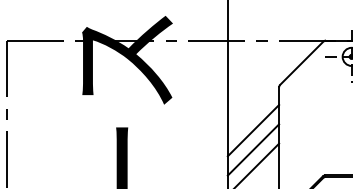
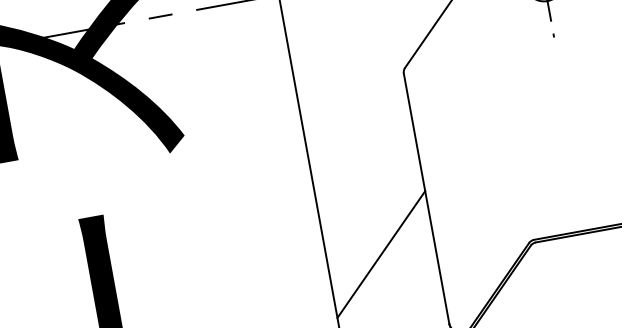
line: (253, 130) -> (366, 173), removed
line: (253, 149) -> (373, 213), removed

